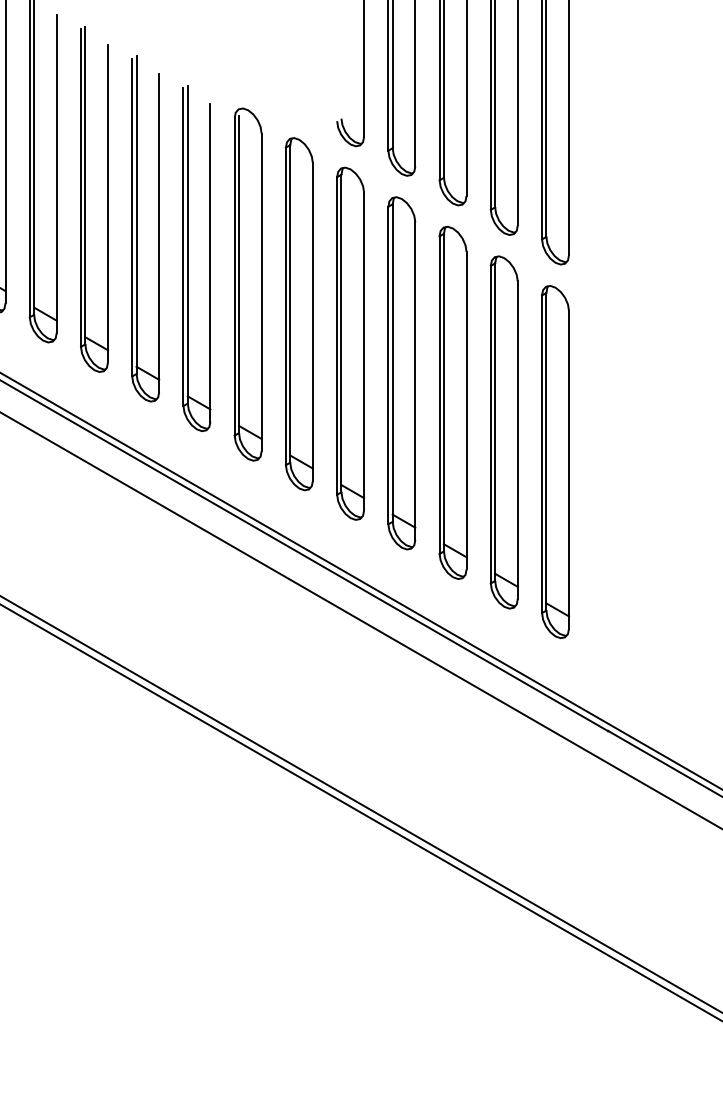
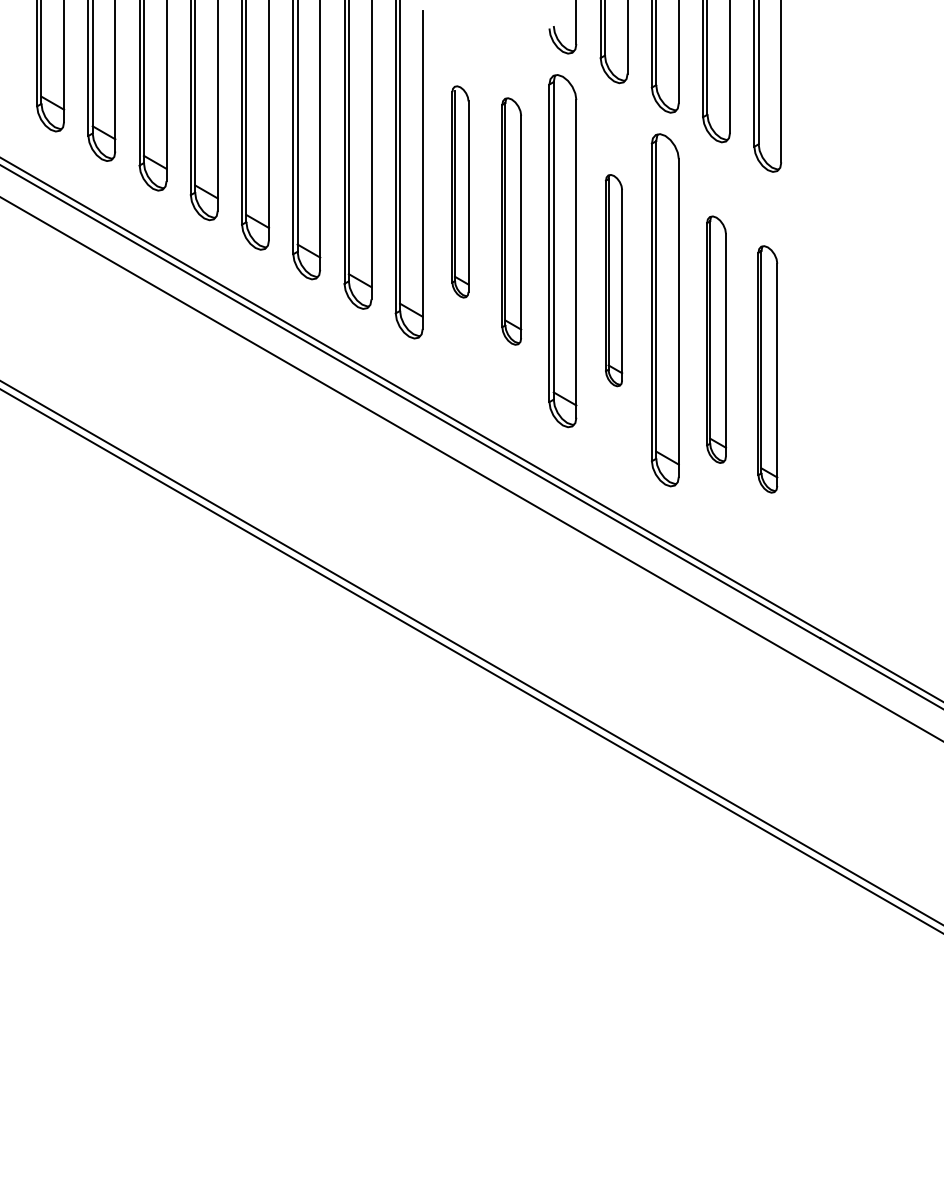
part: (248, 284) -> (460, 191), size x0.6
part: (299, 314) -> (511, 221), size x0.7
part: (401, 373) -> (613, 280), size x0.6
part: (504, 432) -> (716, 339), size x0.7
part: (555, 462) -> (767, 369), size x0.7

